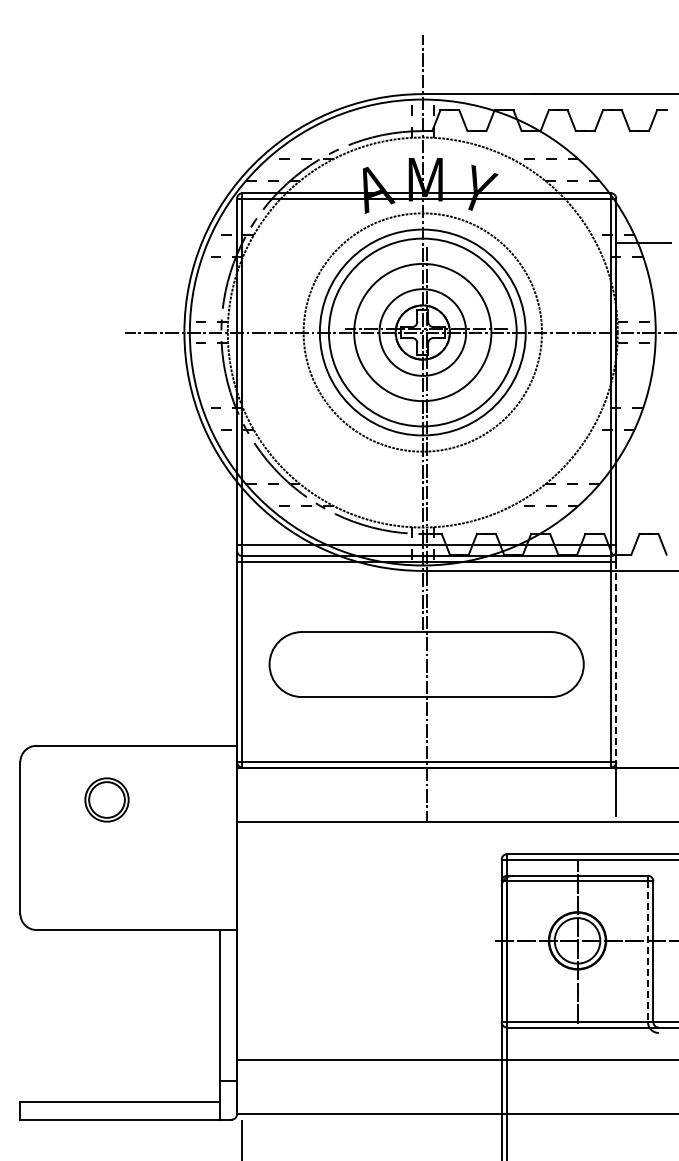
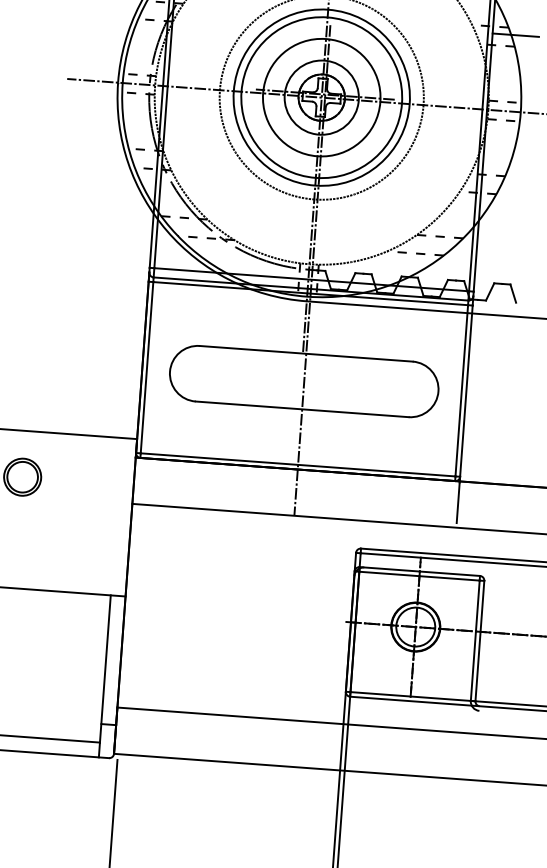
line: (616, 662) -> (466, 391), dashed -> solid
line: (647, 952) -> (474, 641), dashed -> solid

